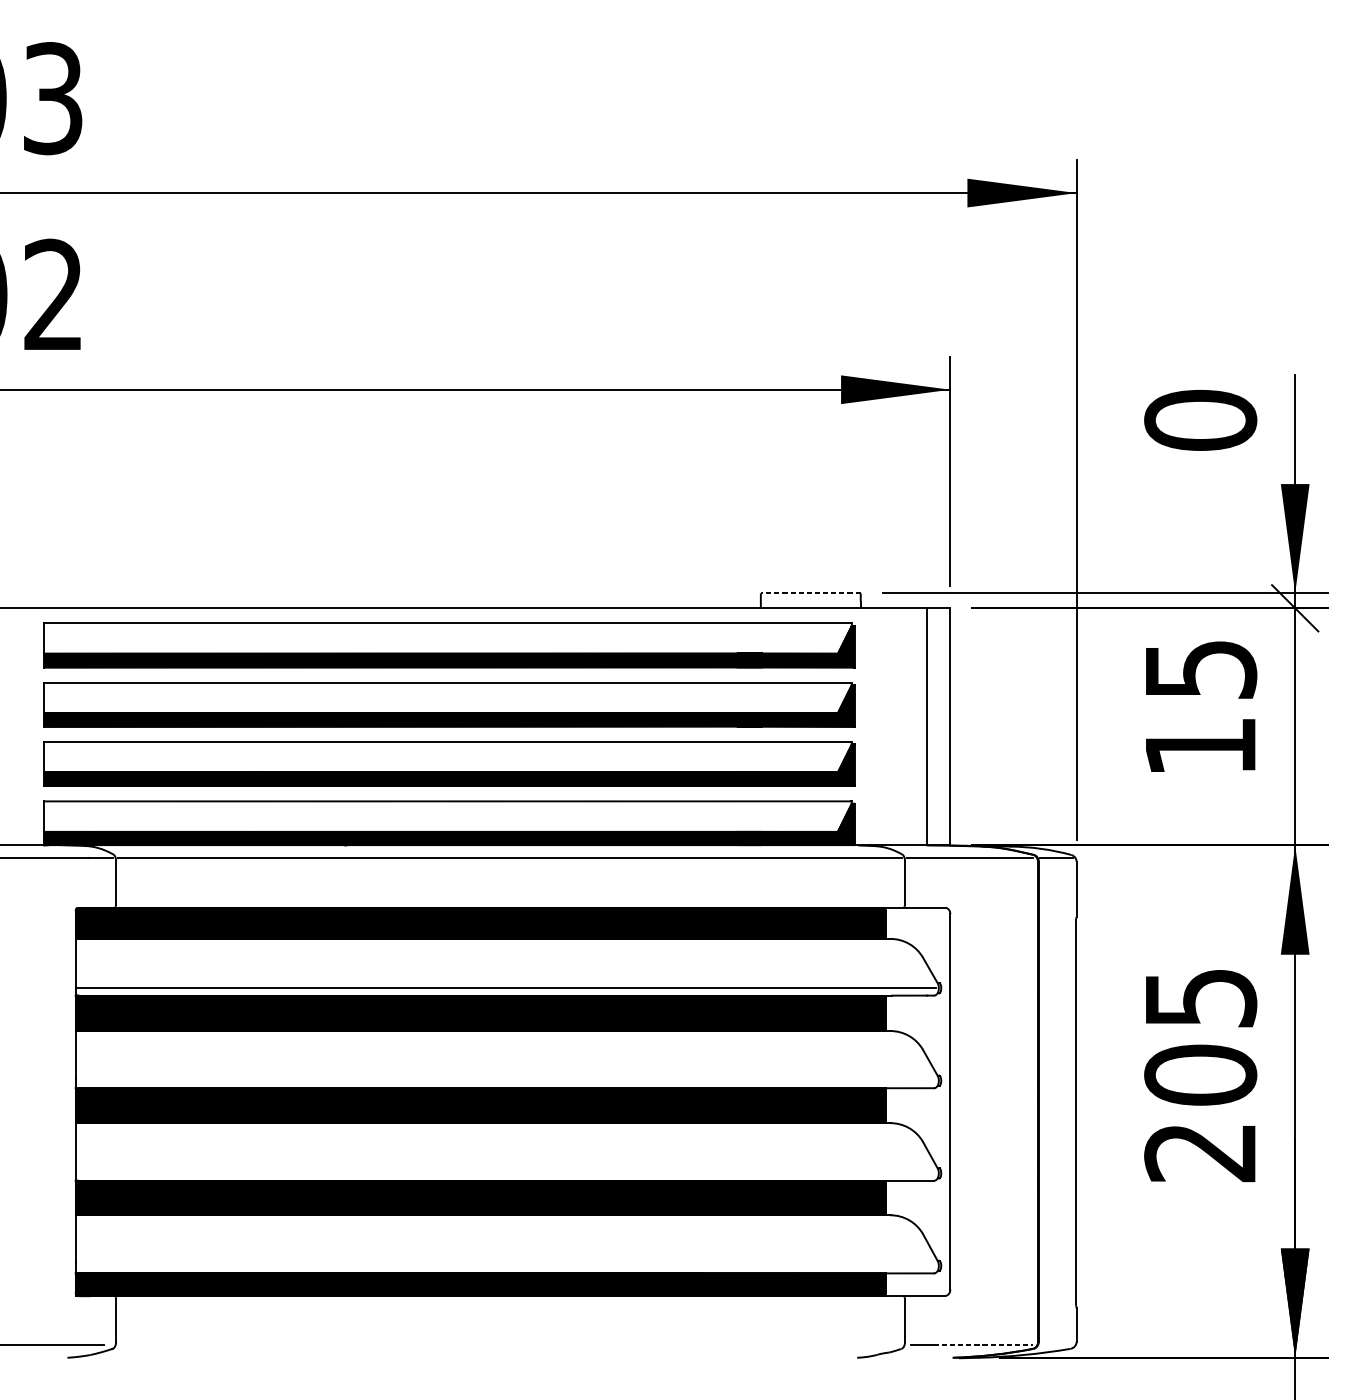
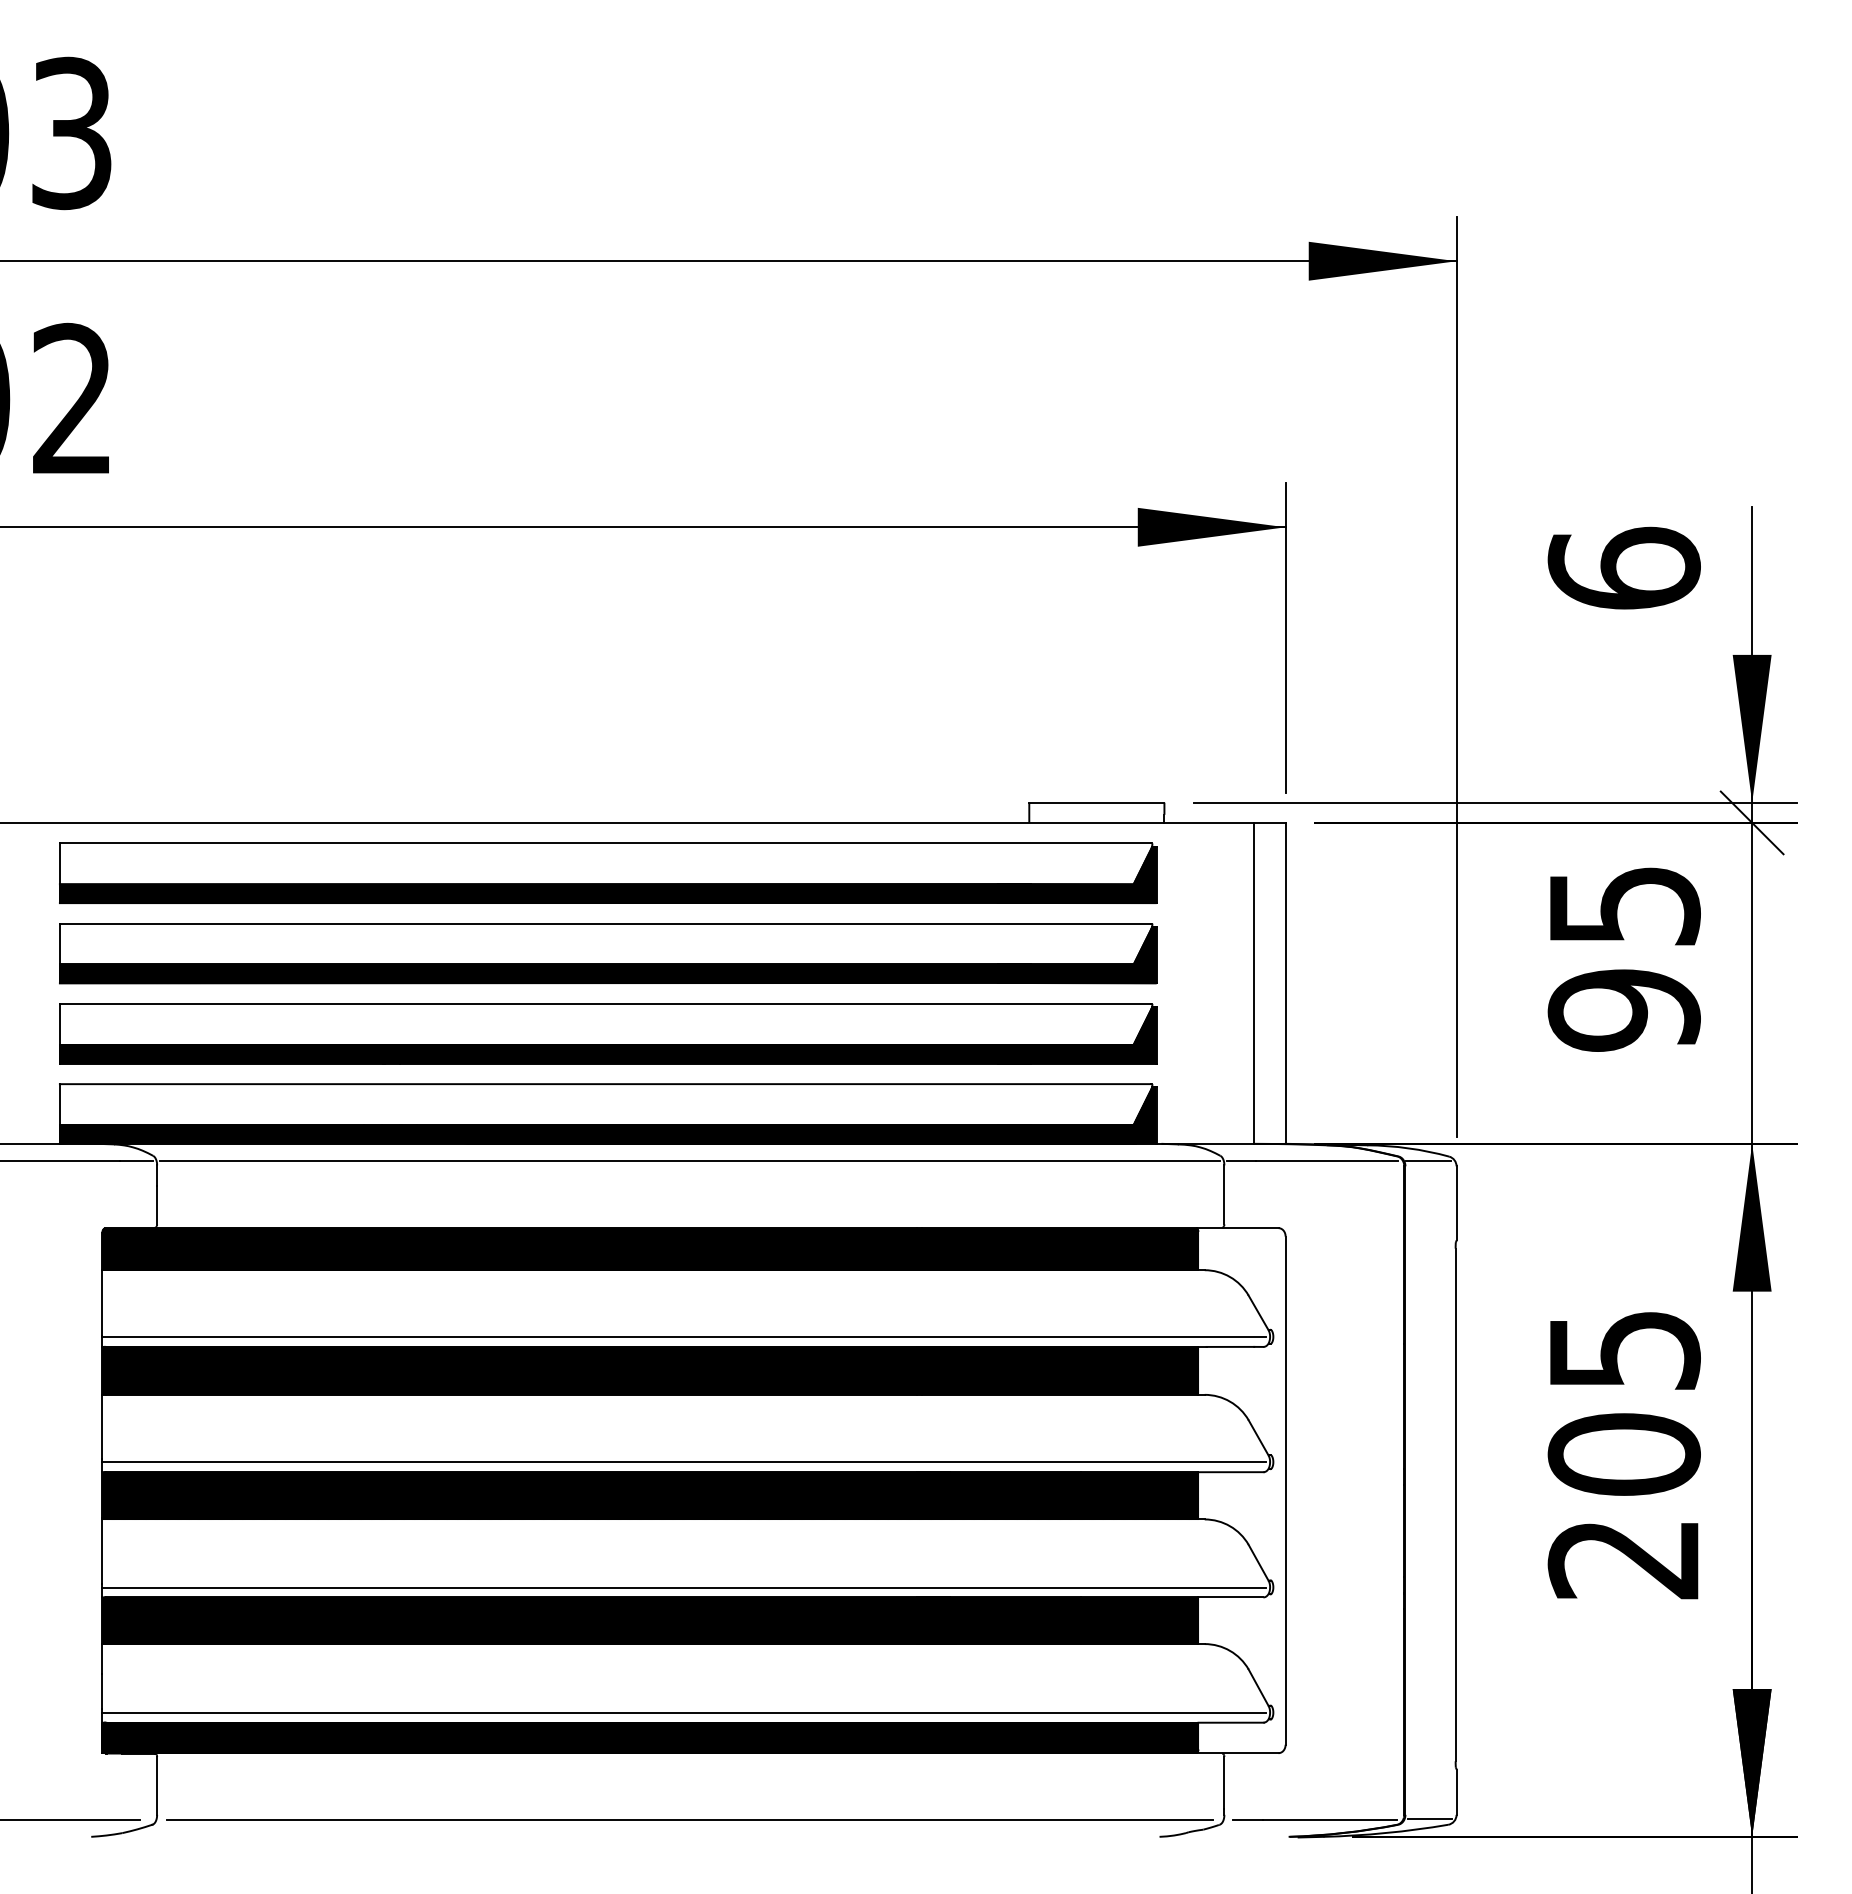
text: (1200, 420) -> (1623, 568), 0 -> 6
line: (810, 593) -> (1096, 802), dashed -> solid
text: (1200, 746) -> (1623, 1010), 15 -> 95
line: (505, 1081) -> (683, 1462), added
line: (505, 1173) -> (683, 1587), added
line: (505, 1265) -> (683, 1712), added
line: (509, 1344) -> (689, 1819), added
line: (983, 1344) -> (1330, 1819), dashed -> solid
line: (1056, 1344) -> (1429, 1819), added

